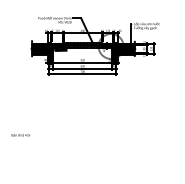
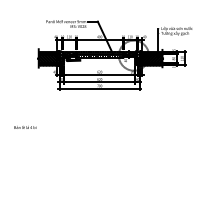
text: (21, 135) -> (25, 127), moved

